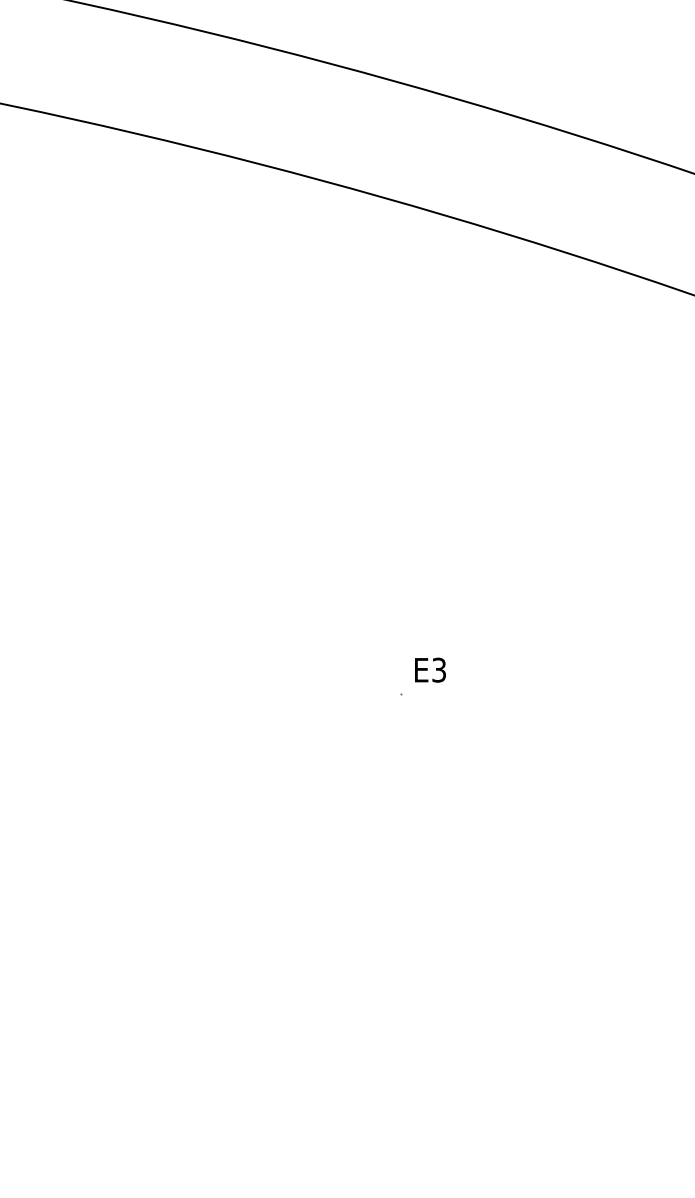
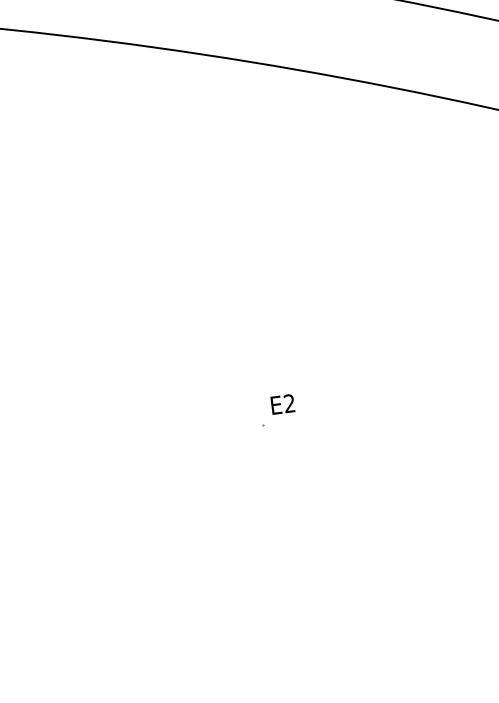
text: (438, 670) -> (289, 403), E3 -> E2

